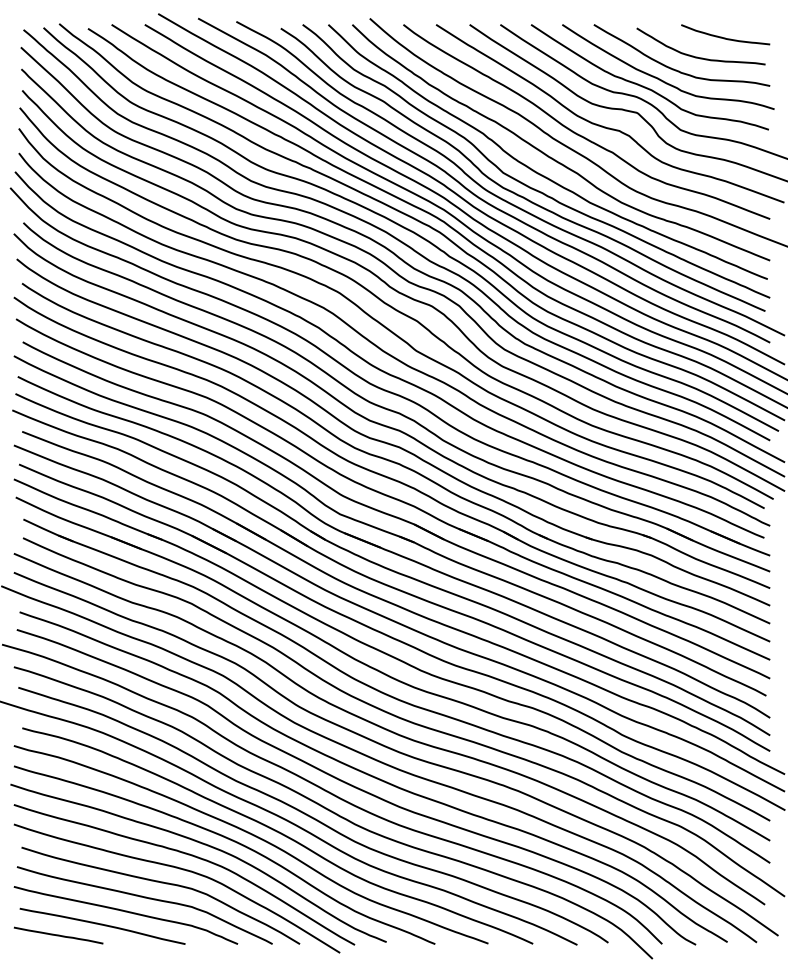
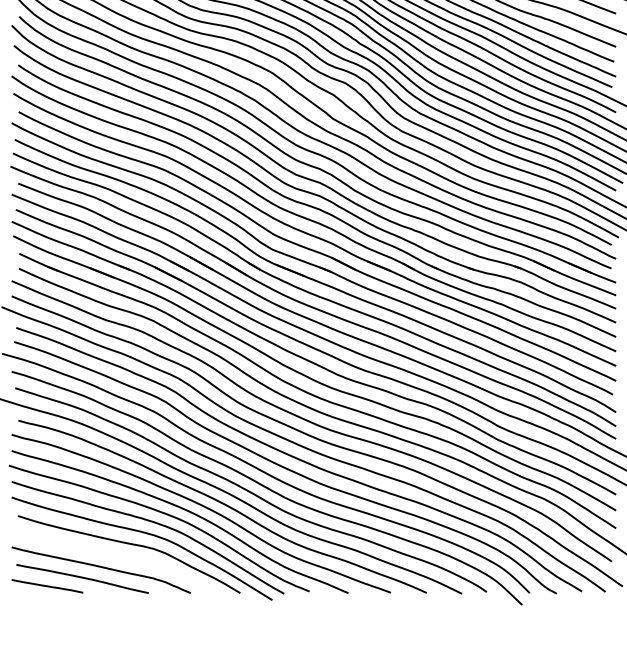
curve: (144, 898) -> (116, 556), removed

